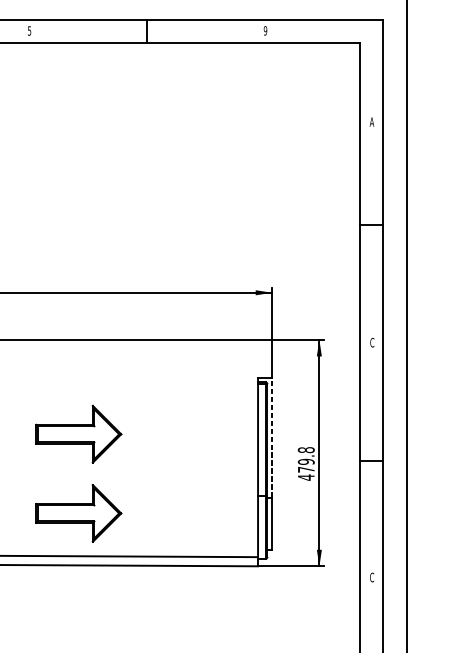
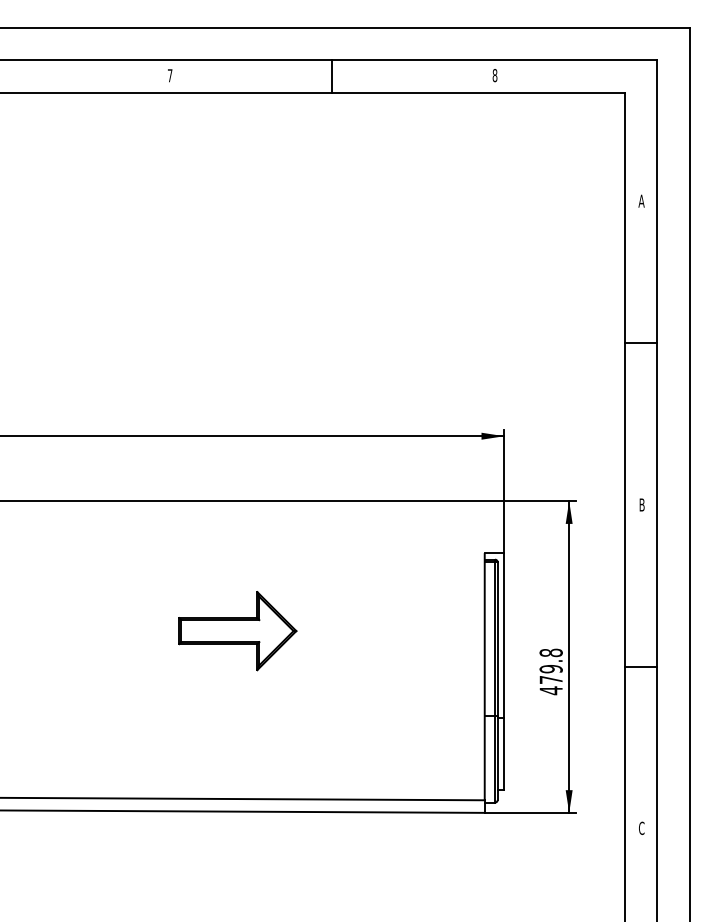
text: (29, 30) -> (169, 75), 5 -> 7
text: (265, 30) -> (494, 75), 9 -> 8
text: (371, 342) -> (641, 504), C -> B
line: (272, 437) -> (504, 635), dashed -> solid
part: (78, 513) -> (237, 740), removed

